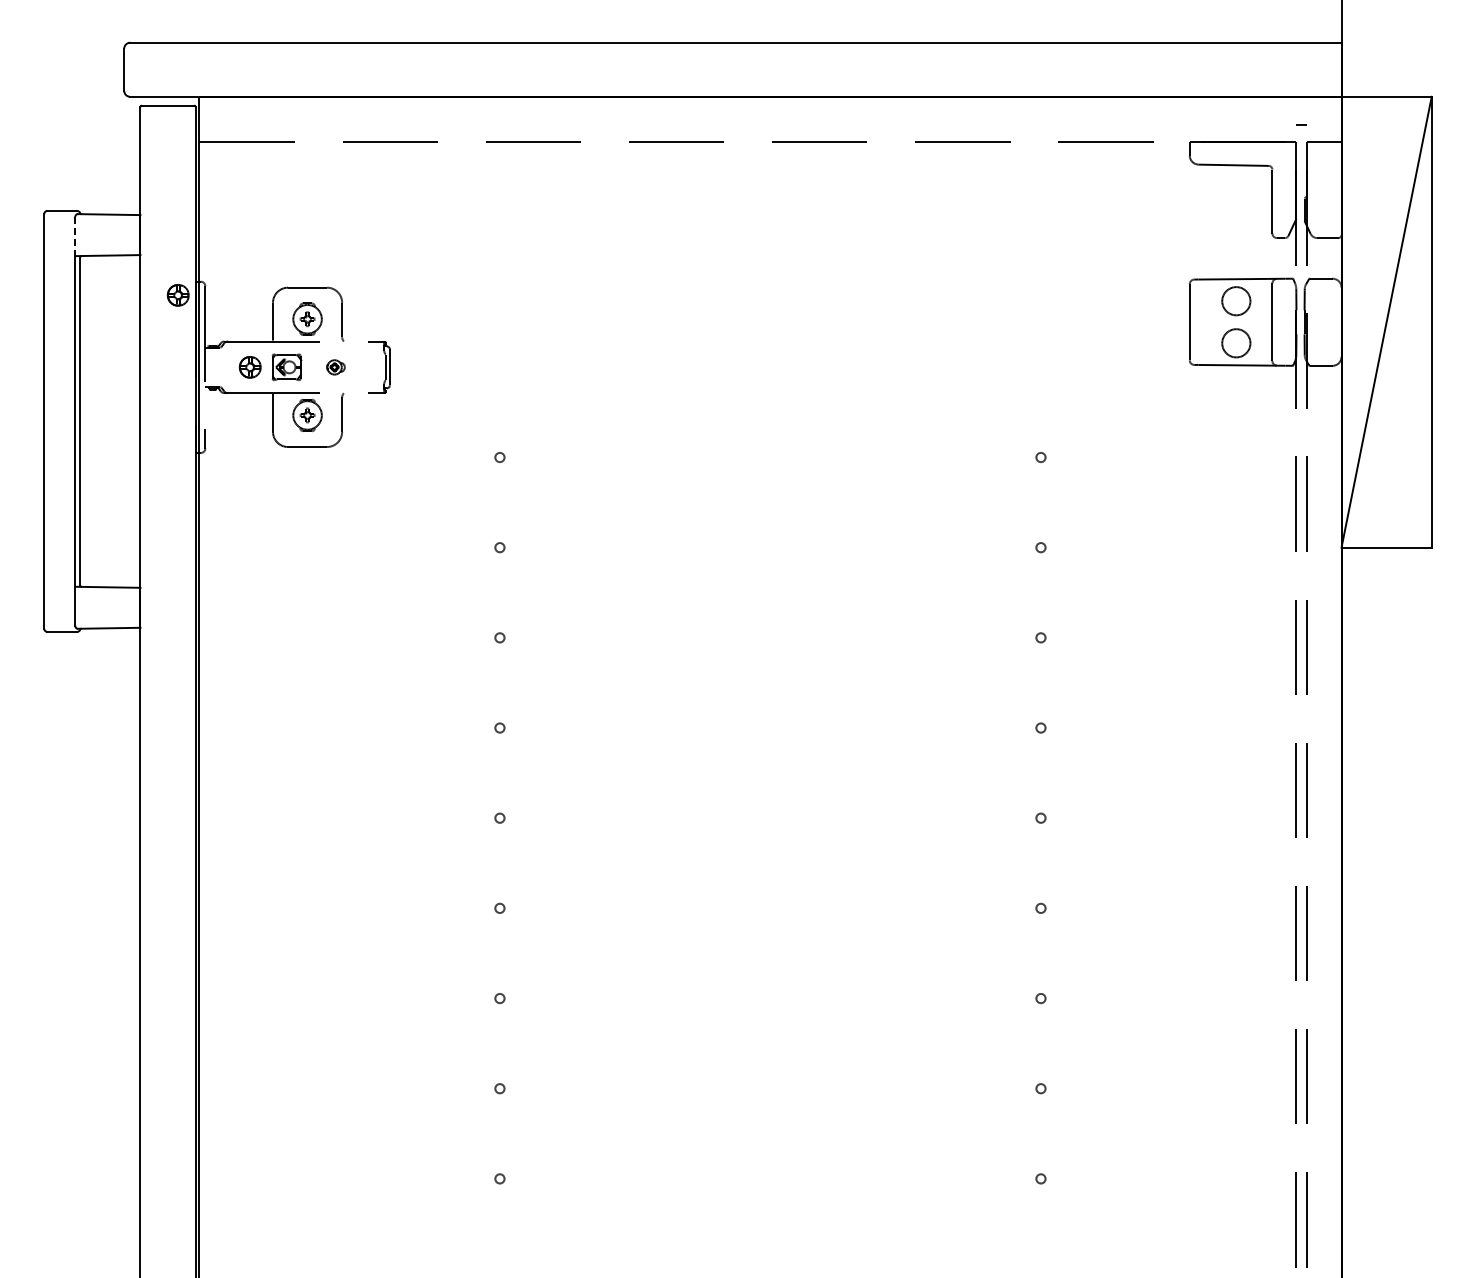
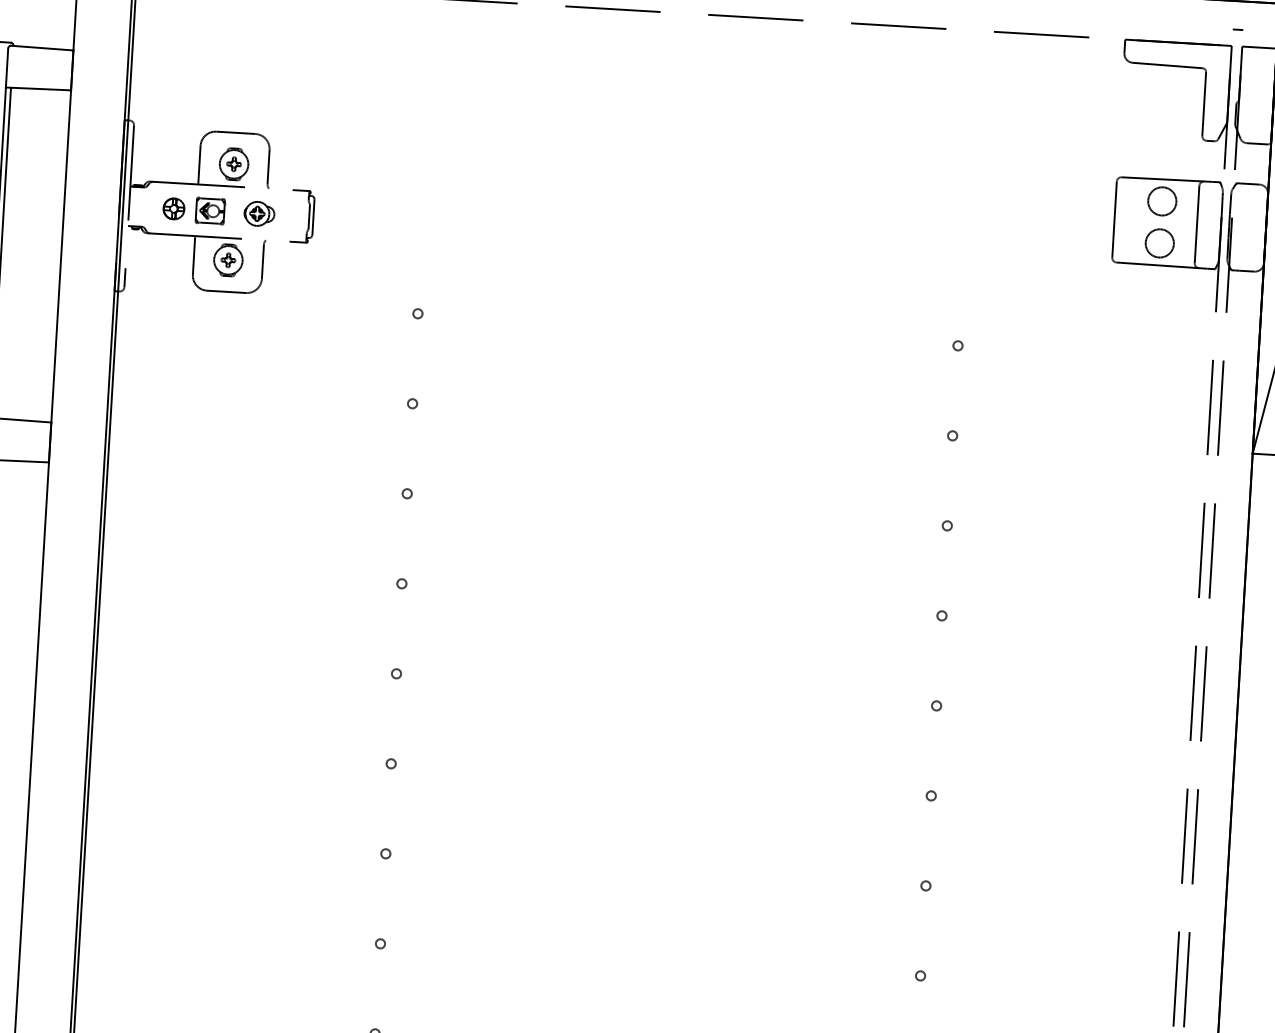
line: (75, 236) -> (7, 67), dashed -> solid
part: (177, 295) -> (105, 132), removed
part: (335, 367) -> (259, 214), size x1.67

